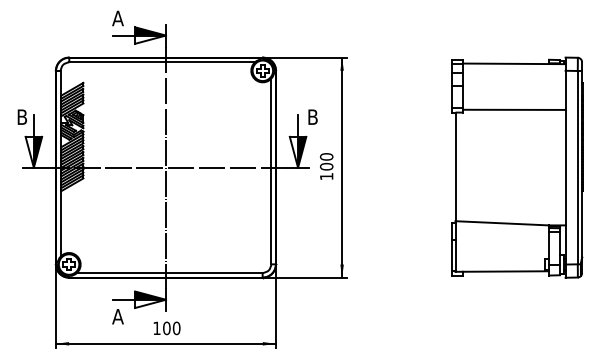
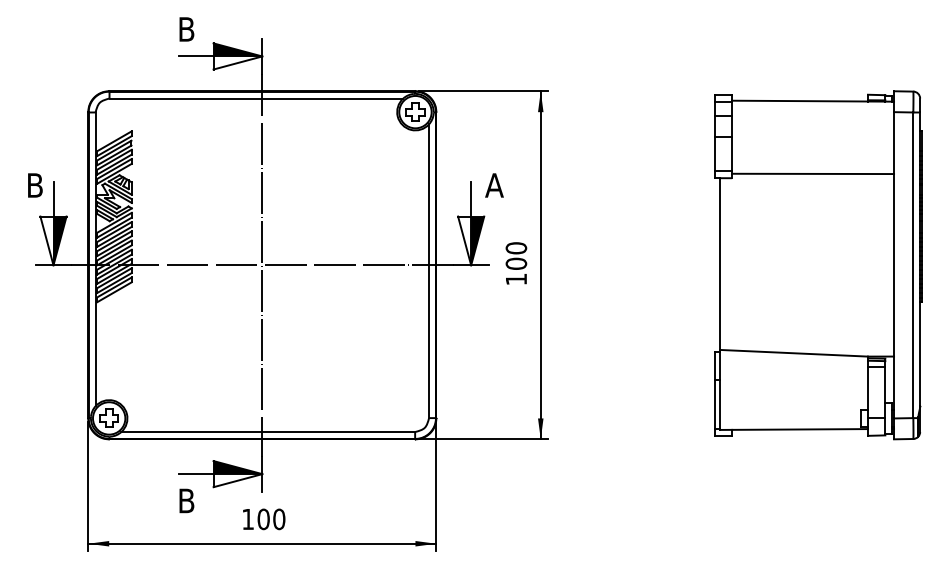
text: (117, 18) -> (185, 29), A -> B
text: (312, 116) -> (493, 184), B -> A
text: (117, 316) -> (185, 500), A -> B

